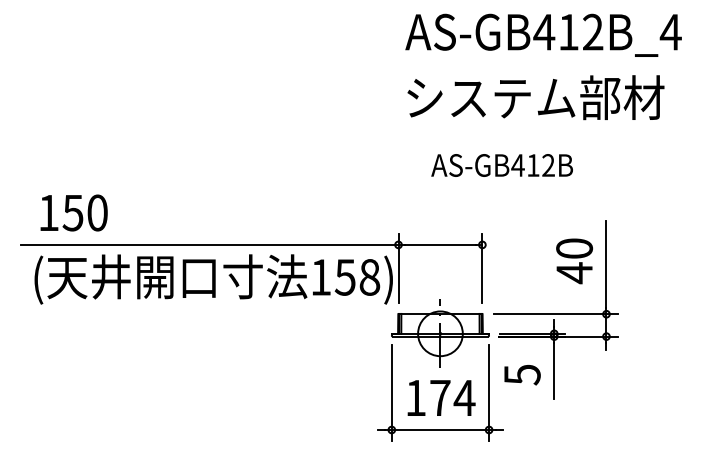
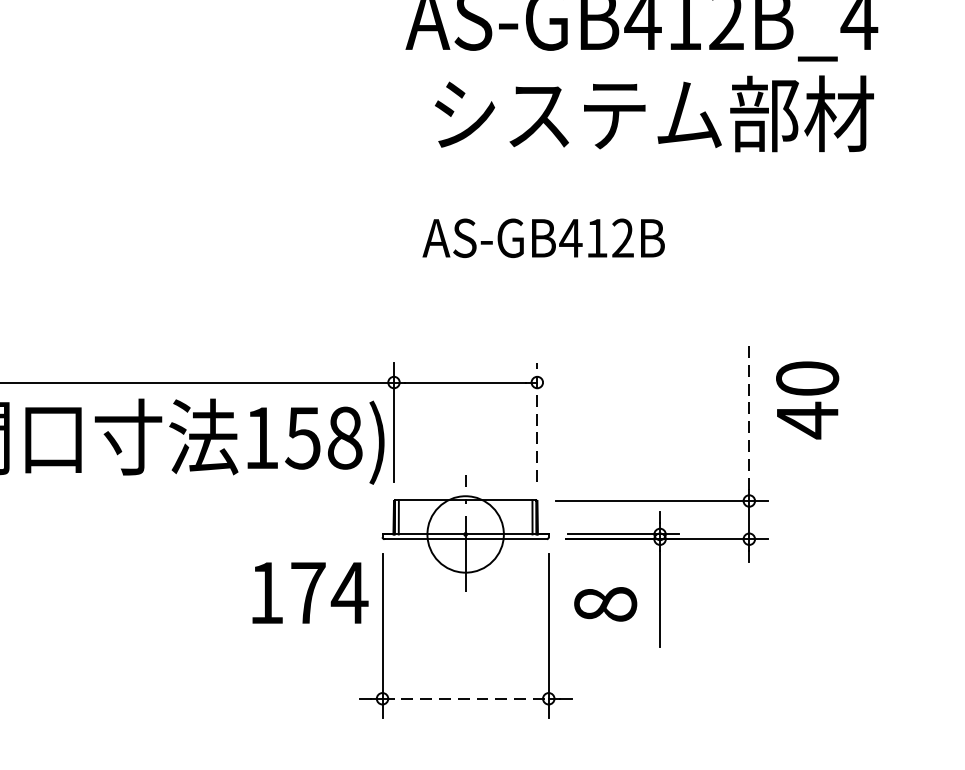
text: (535, 97) -> (653, 113), moved
text: (501, 165) -> (542, 238), moved
text: (574, 261) -> (807, 400), moved
line: (606, 263) -> (749, 414), solid -> dashed
line: (482, 268) -> (537, 422), solid -> dashed
text: (522, 374) -> (605, 603), 5 -> 8
text: (441, 397) -> (310, 591), moved
line: (440, 429) -> (465, 697), solid -> dashed

